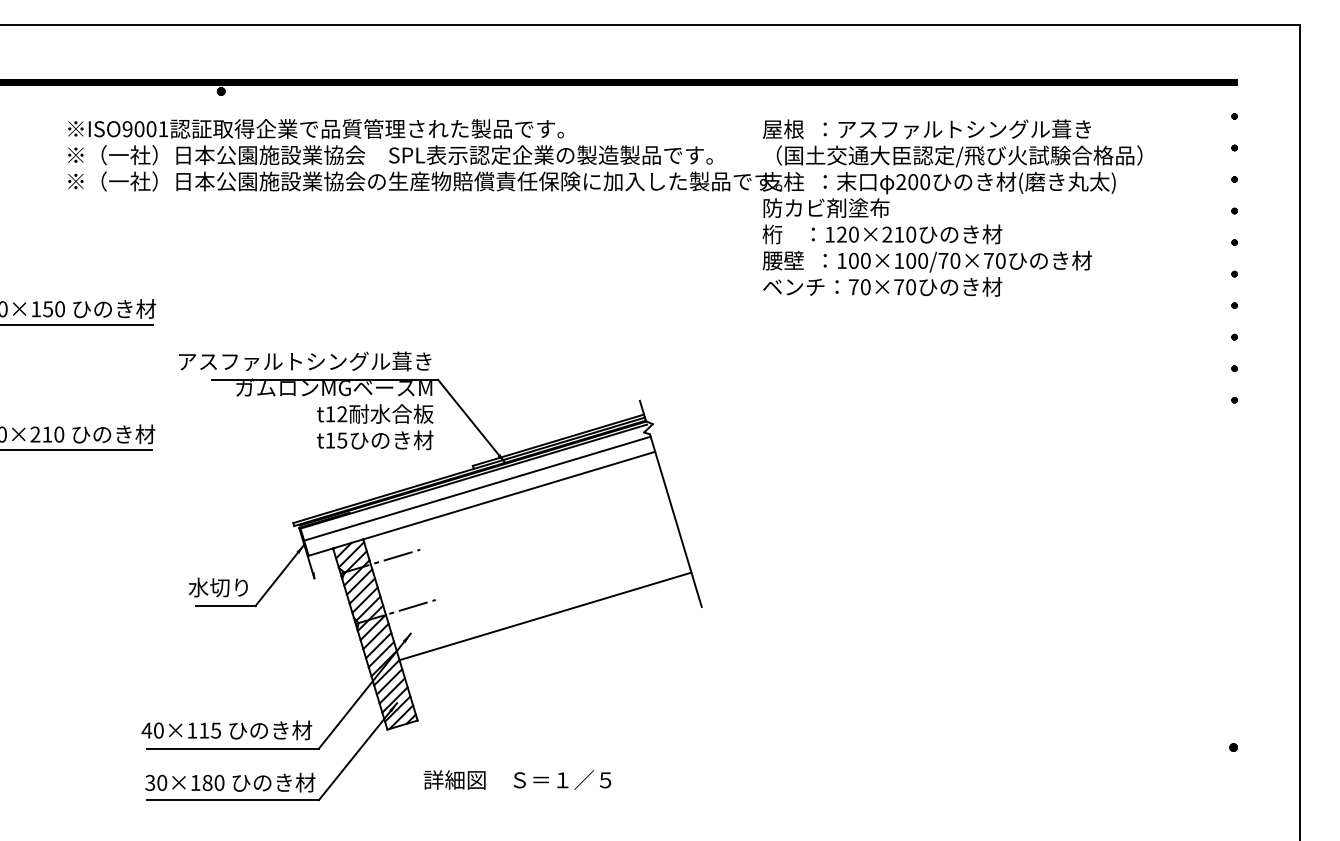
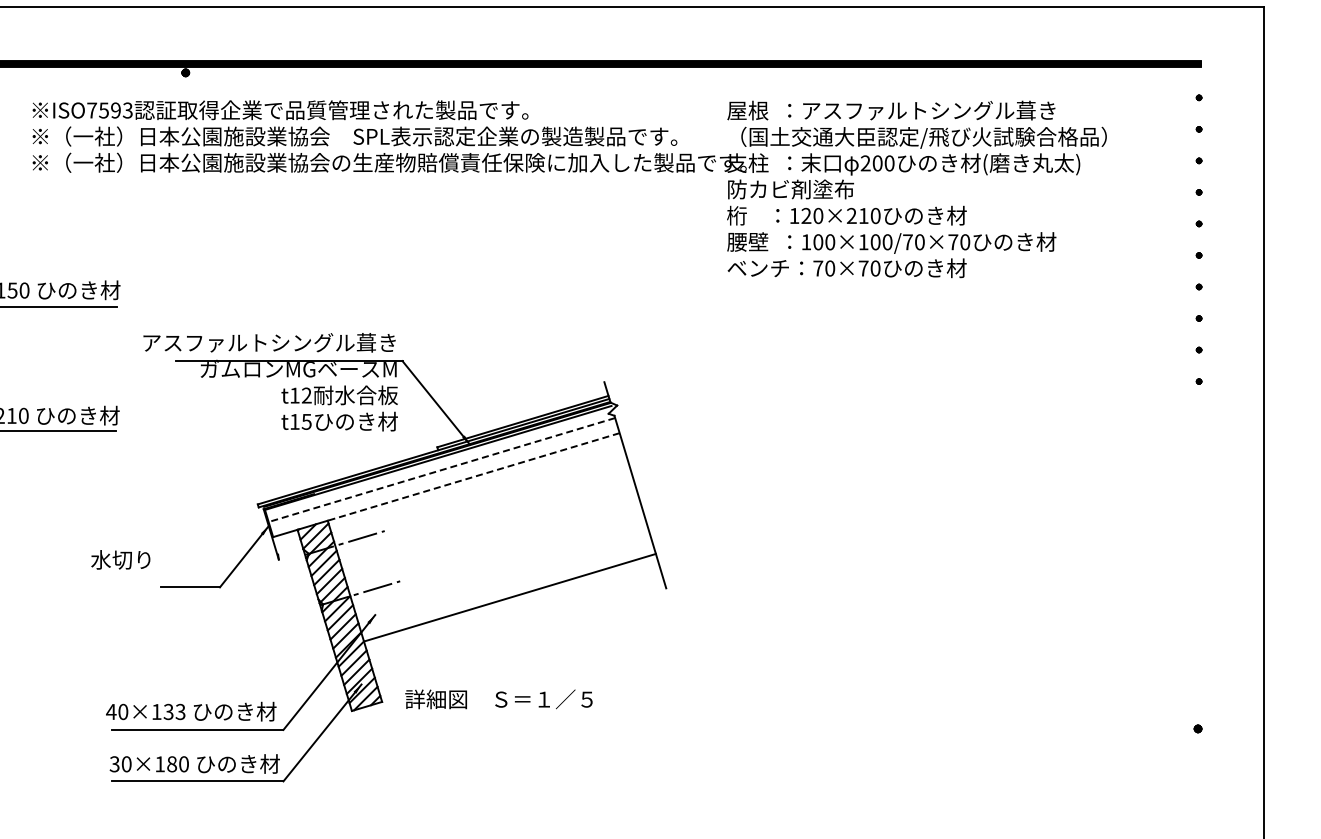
text: (145, 129) -> (109, 110), ISO9001 -> ISO7593
line: (477, 488) -> (441, 469), solid -> dashed
line: (508, 495) -> (472, 476), solid -> dashed
text: (217, 587) -> (119, 559), moved
text: (209, 730) -> (173, 711), 40×115 -> 40×133
text: (517, 779) -> (498, 698), moved

